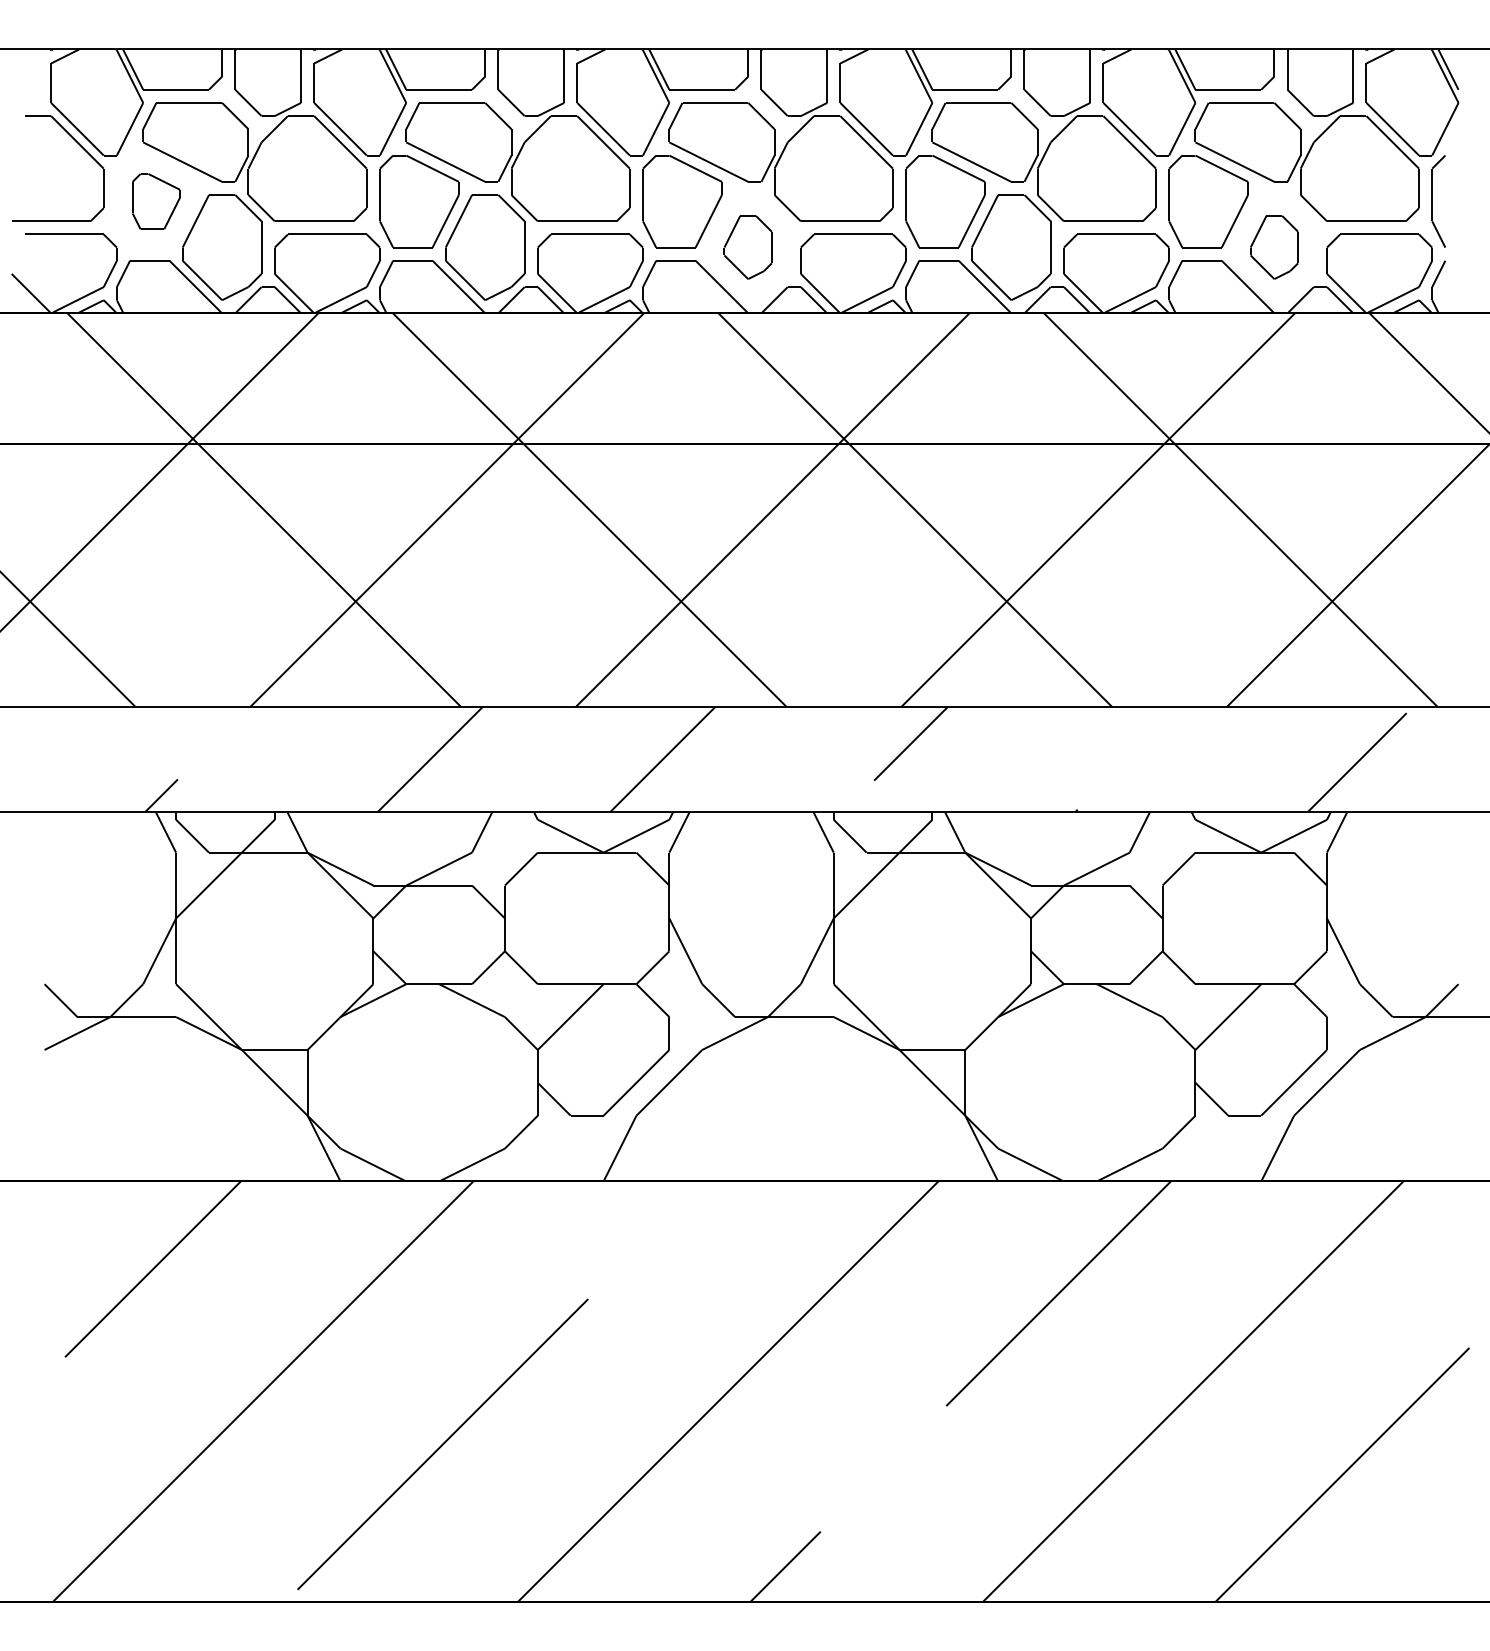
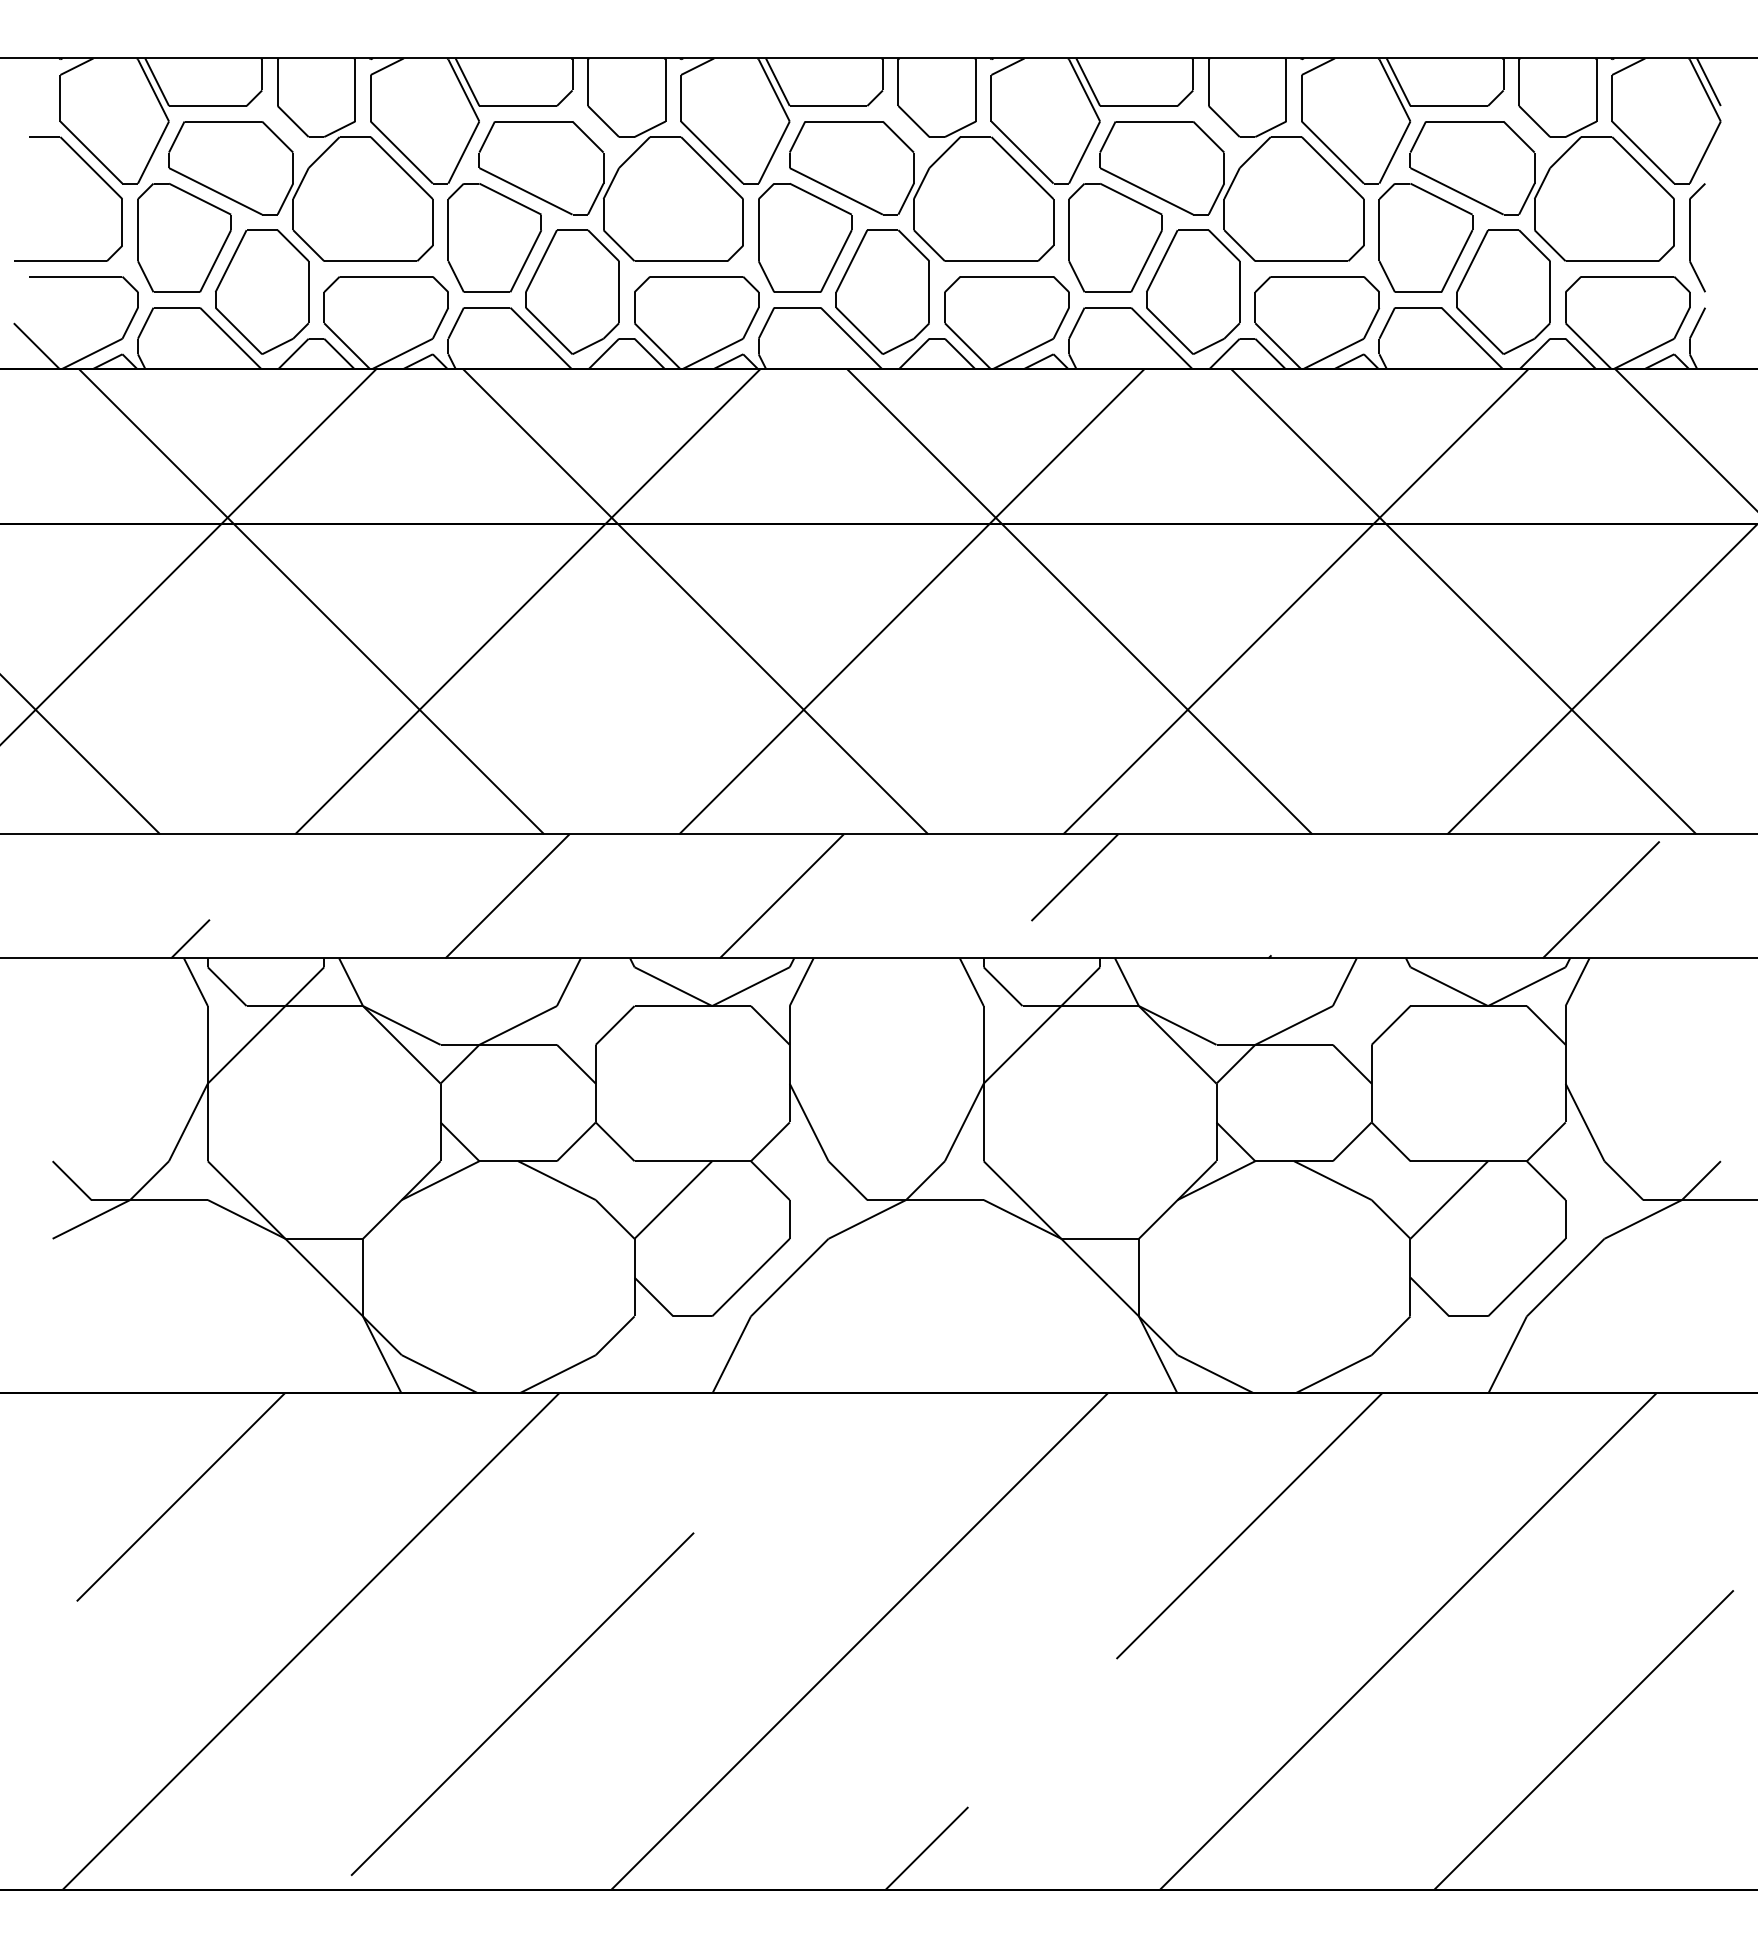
part: (156, 201) -> (184, 237), size x1.67
part: (747, 247) -> (882, 291), size x1.67
part: (1274, 247) -> (1503, 291), size x1.67

